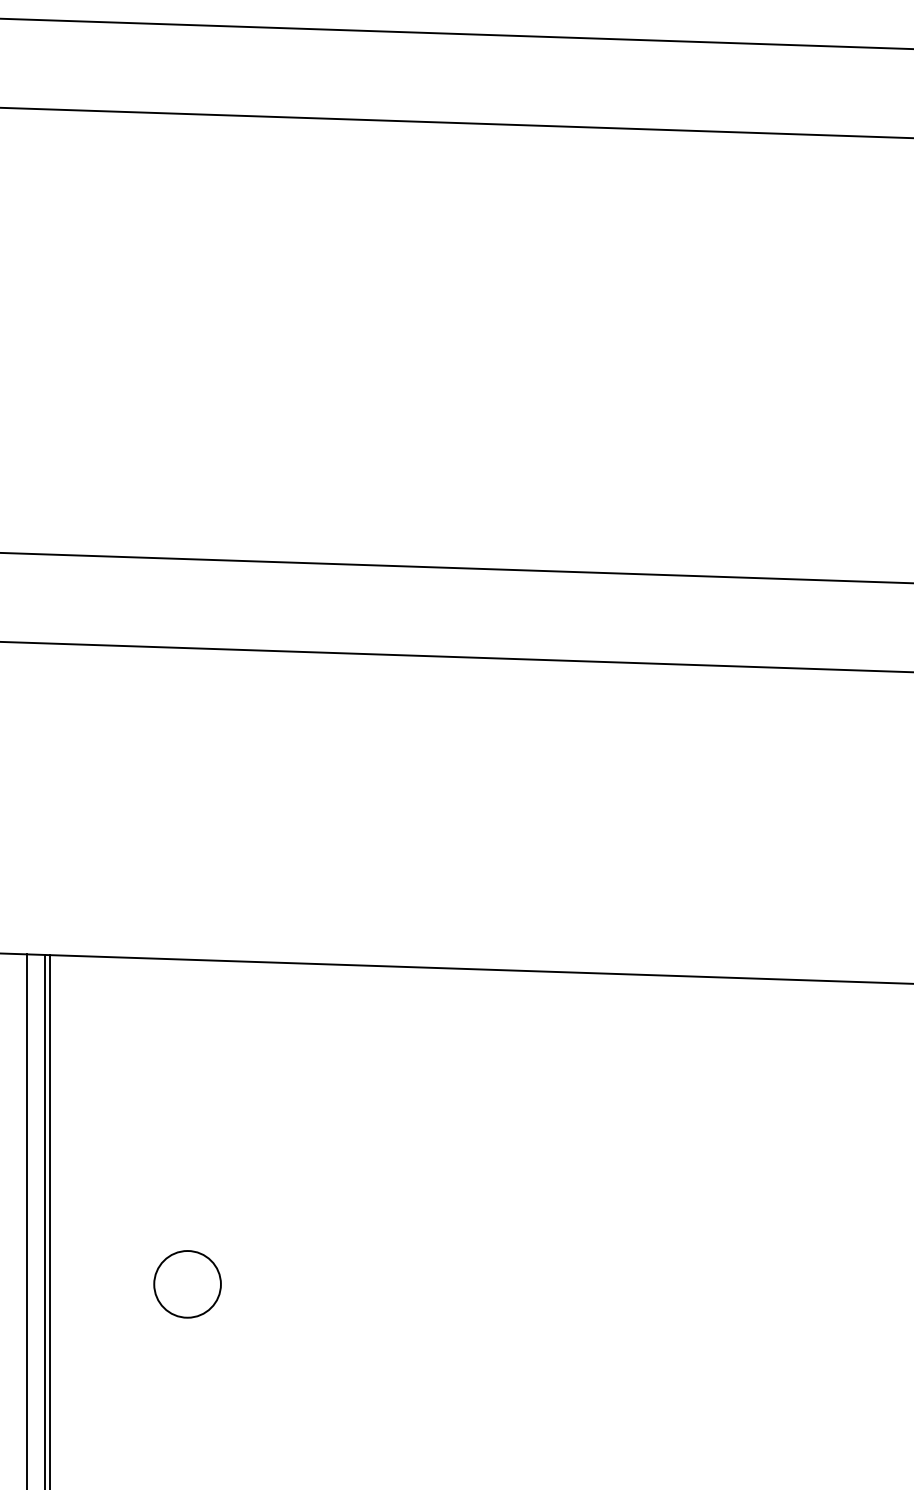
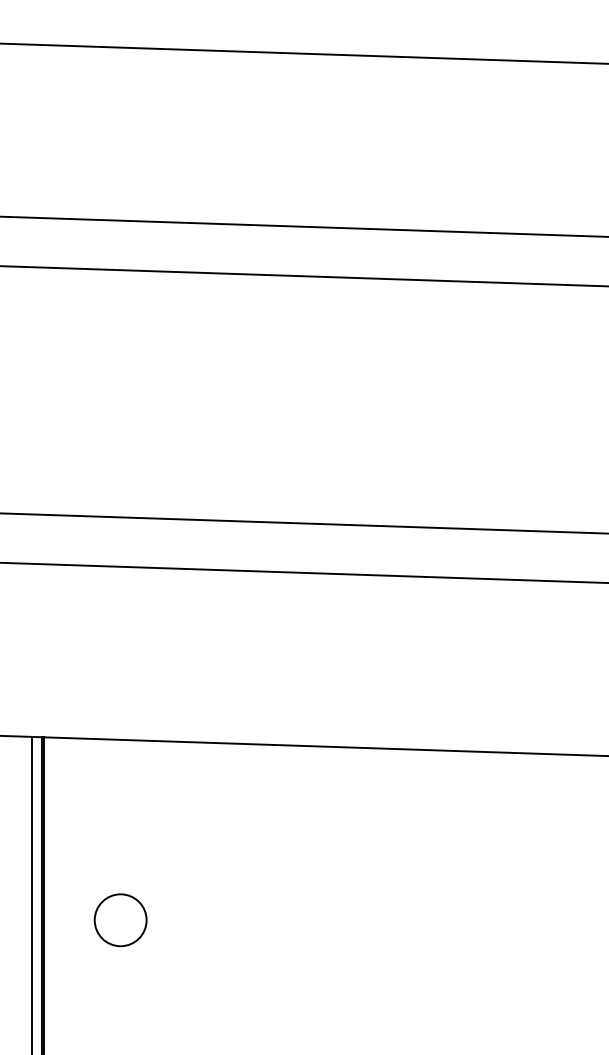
circle: (187, 1283) -> (120, 919), size x1.4

